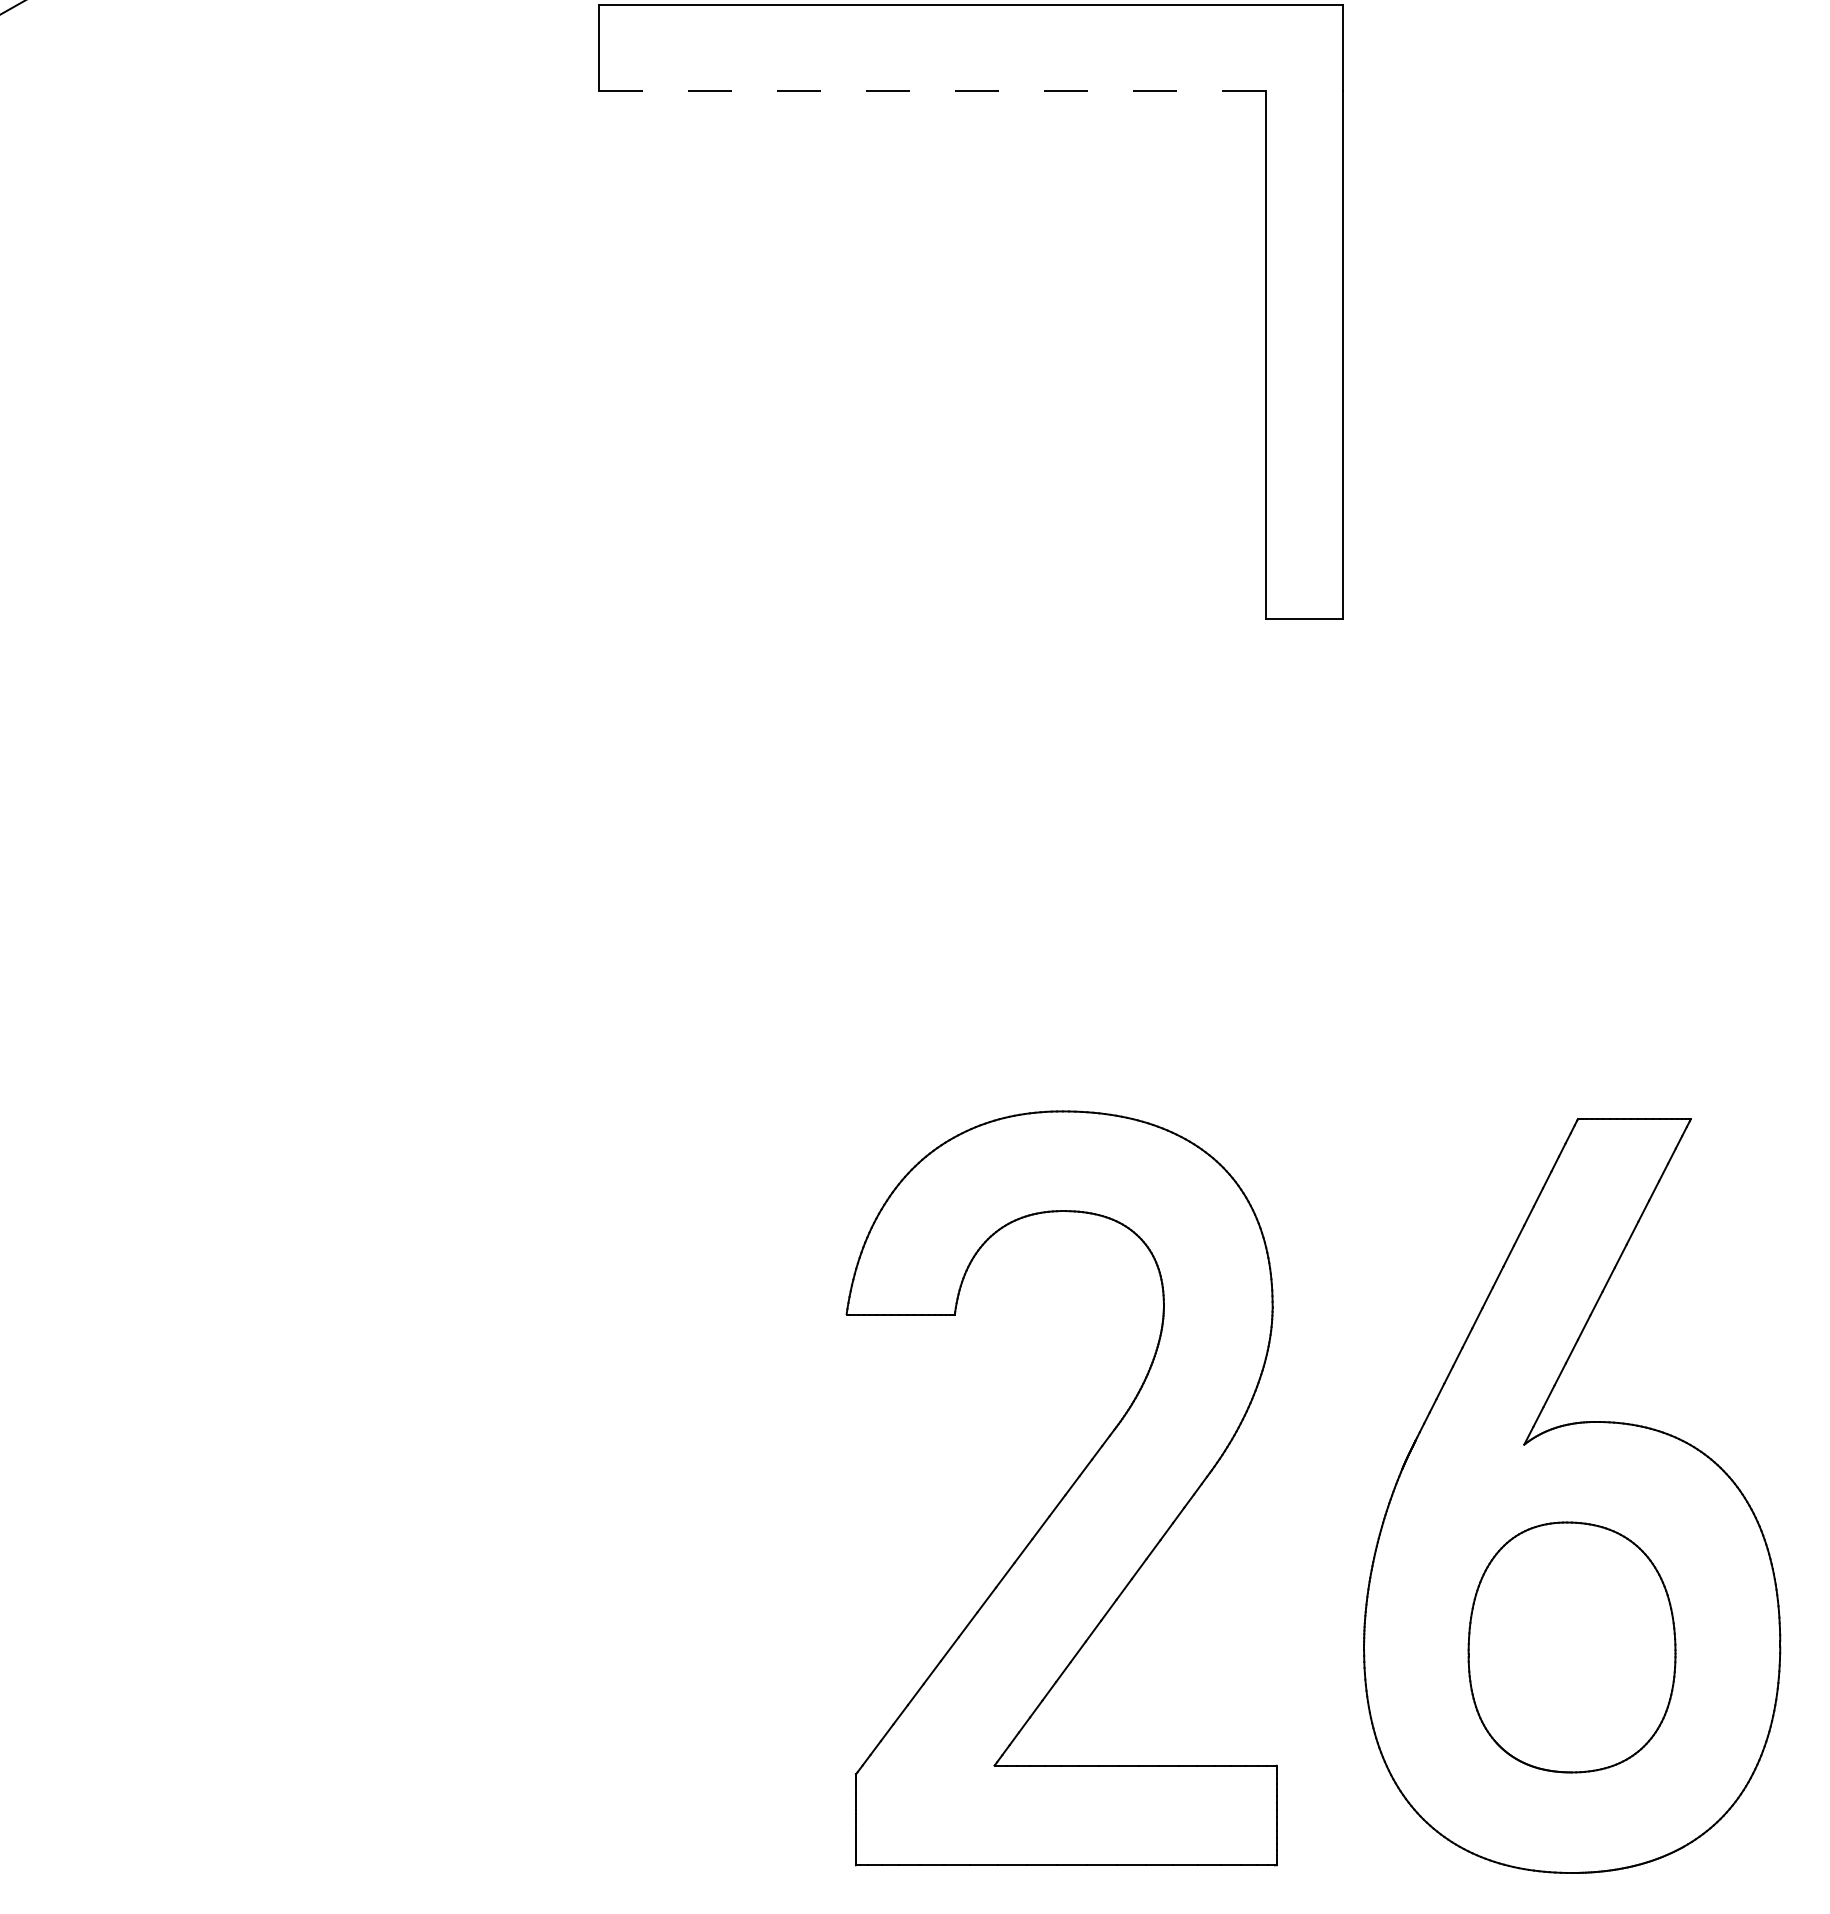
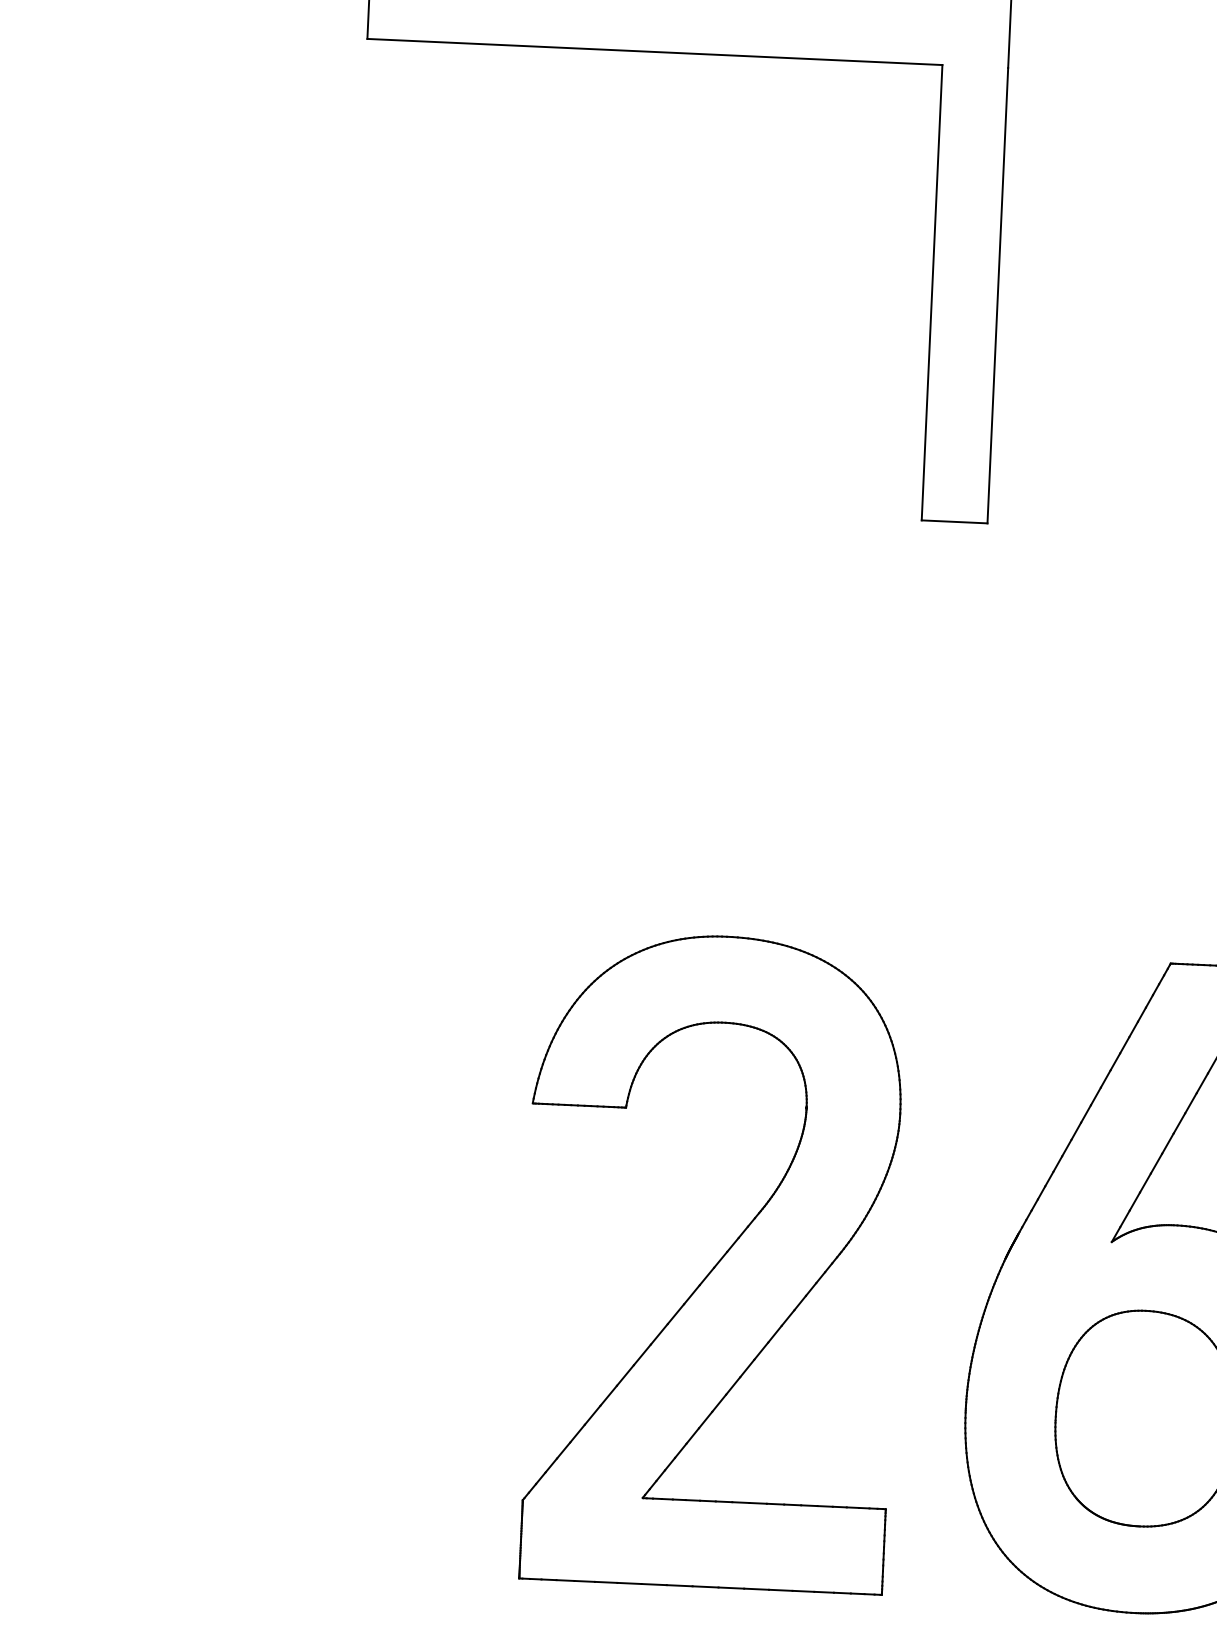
line: (932, 90) -> (654, 51), dashed -> solid

